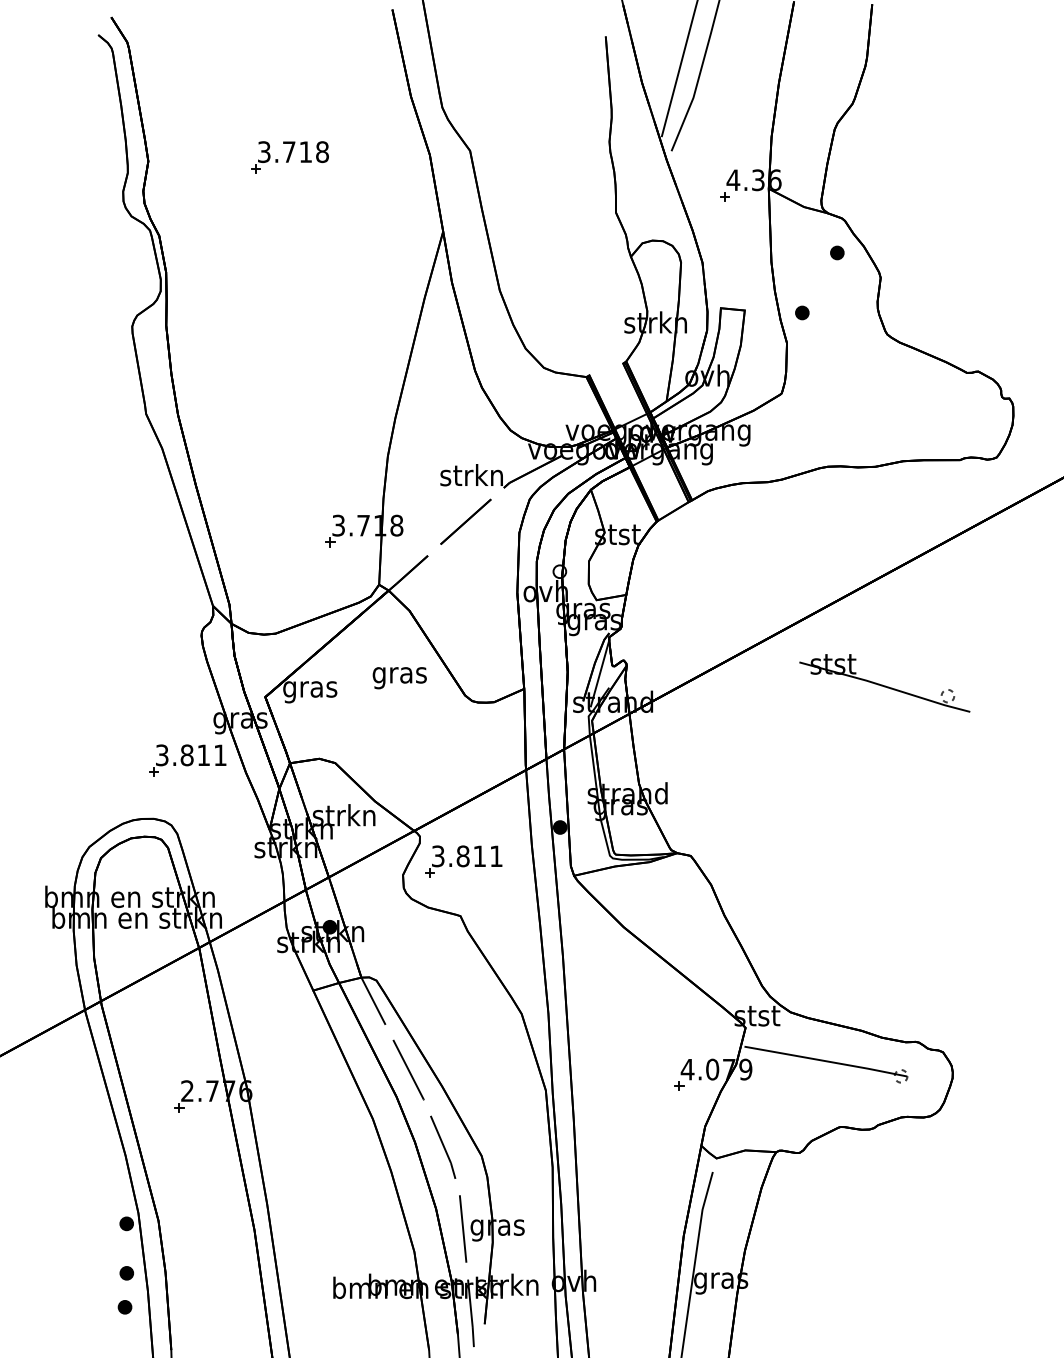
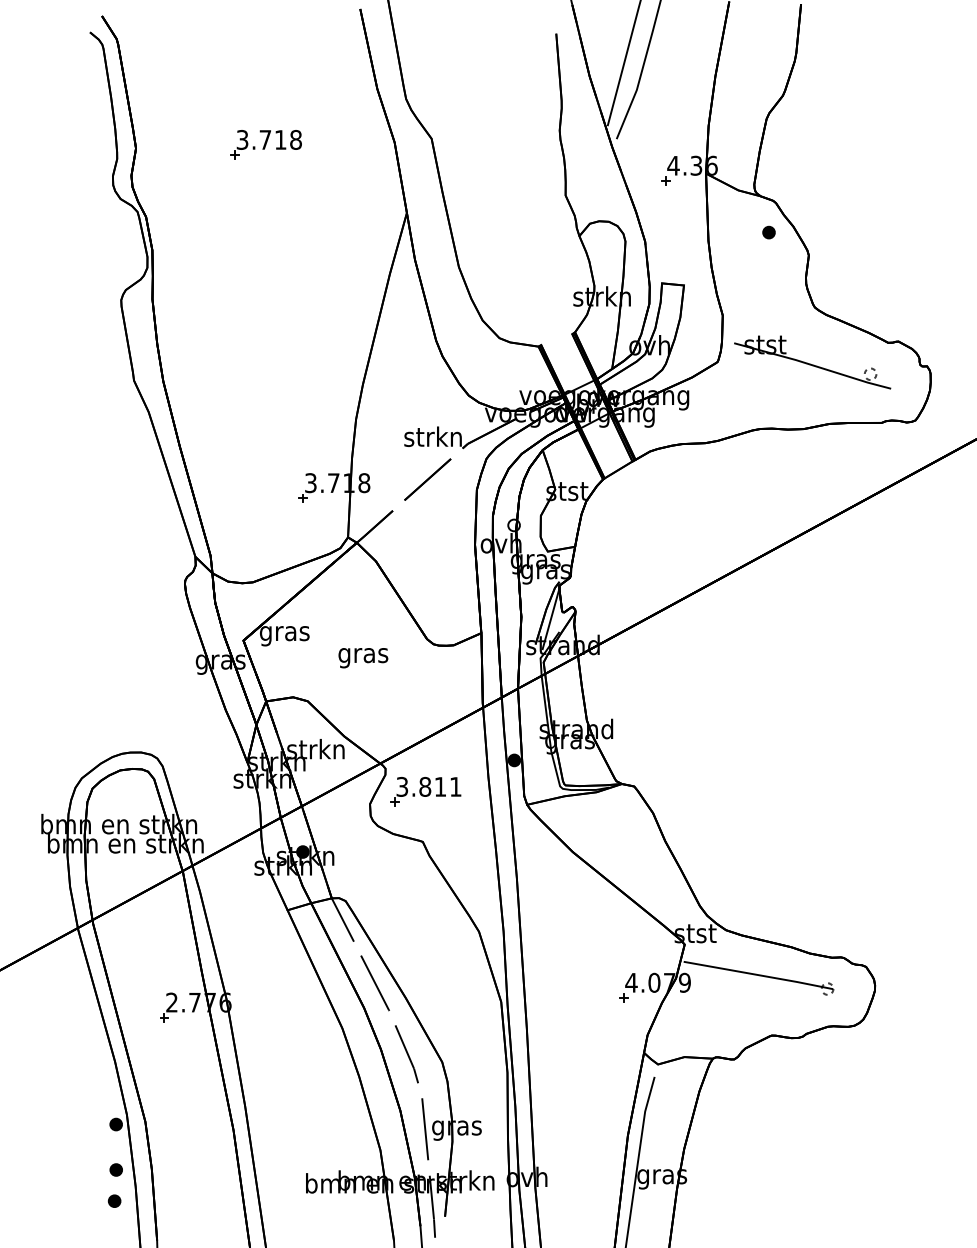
part: (802, 312) -> (737, 287), removed
text: (399, 678) -> (363, 658), moved
part: (884, 683) -> (812, 362), moved
part: (187, 760) -> (172, 698), removed

